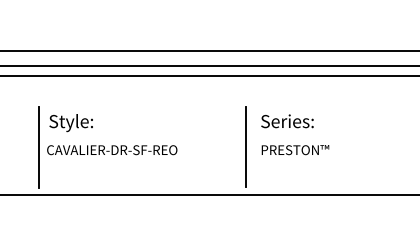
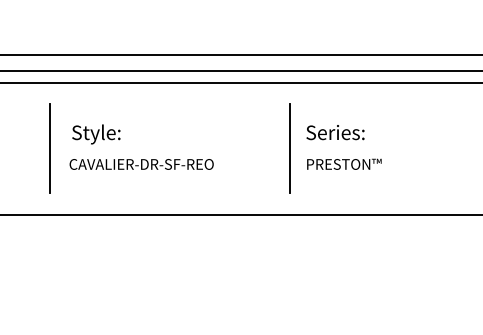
line: (245, 146) -> (289, 148), moved
line: (37, 147) -> (49, 148), moved

